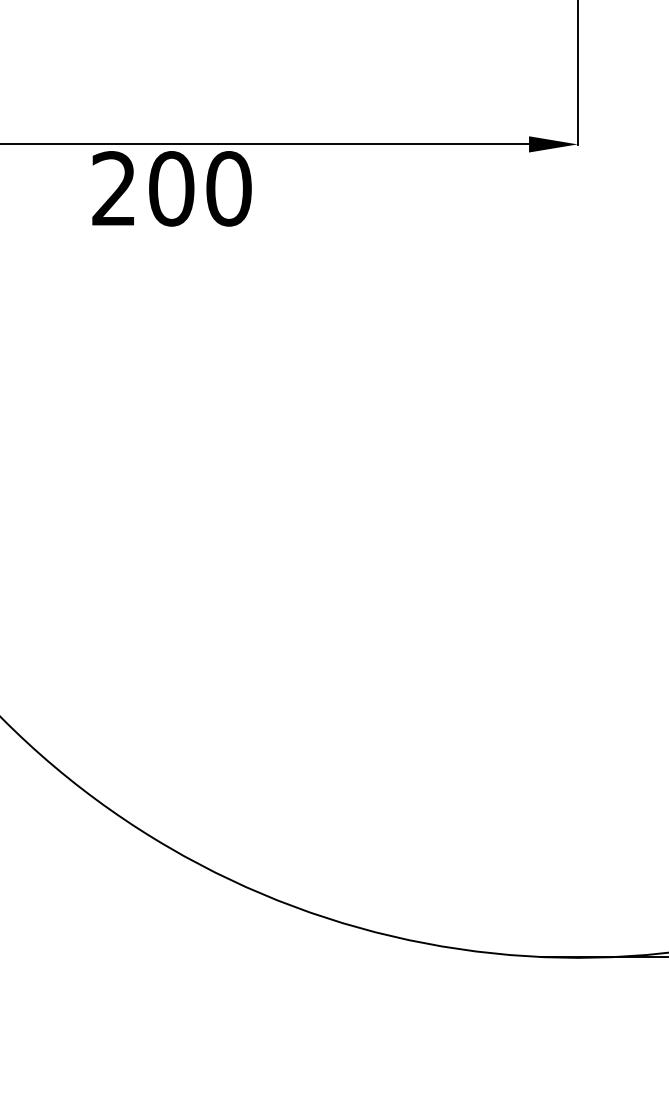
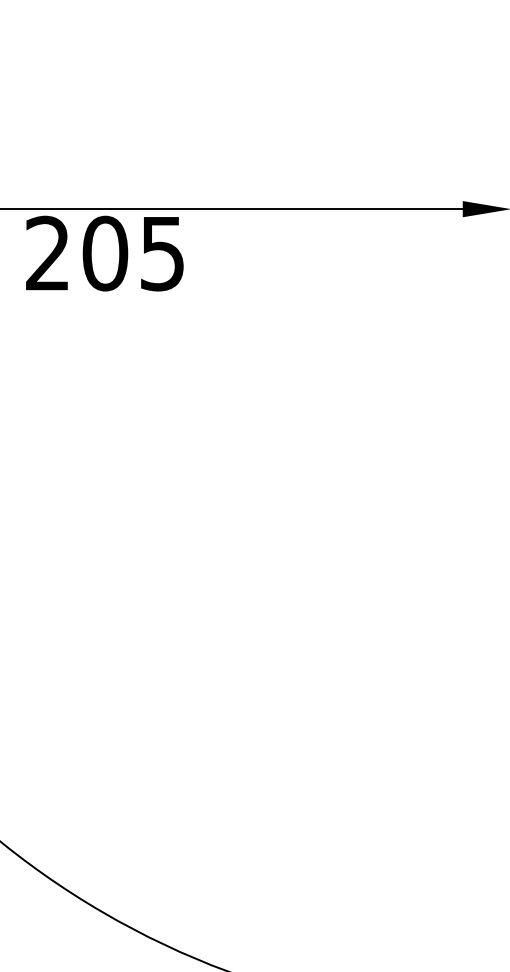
text: (228, 188) -> (162, 253), 200 -> 205

